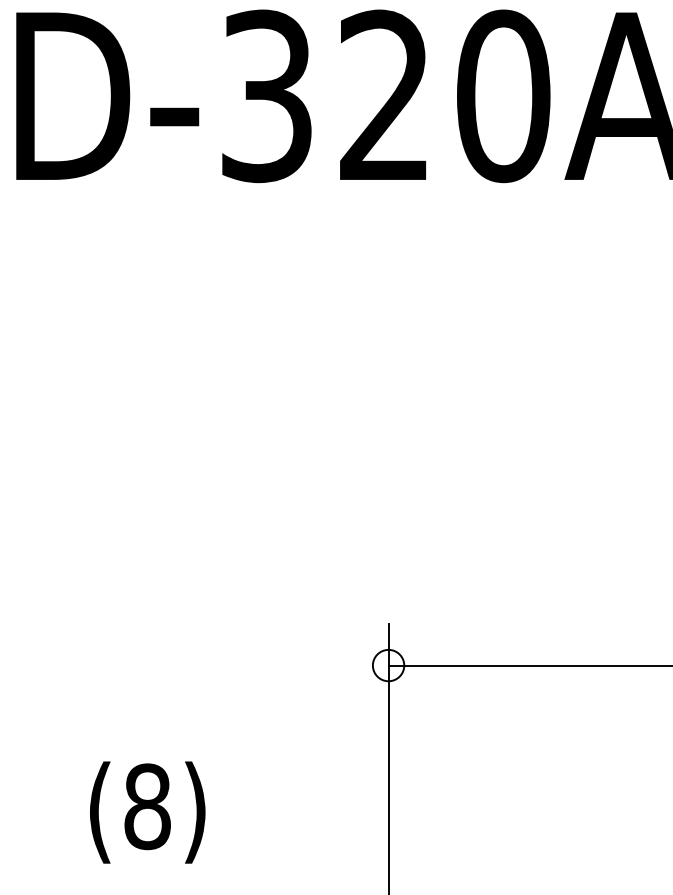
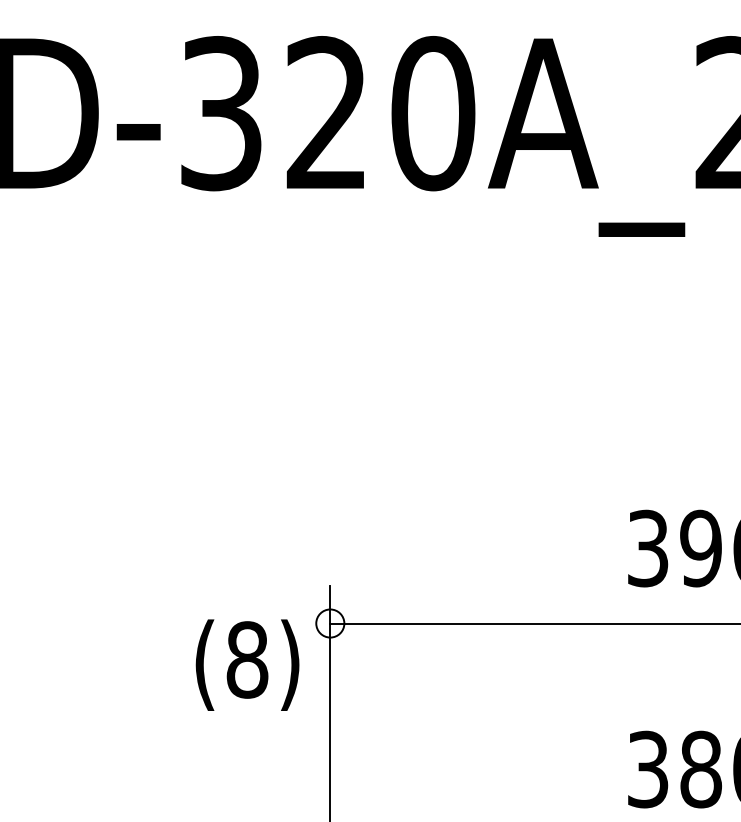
text: (147, 811) -> (247, 664), moved

